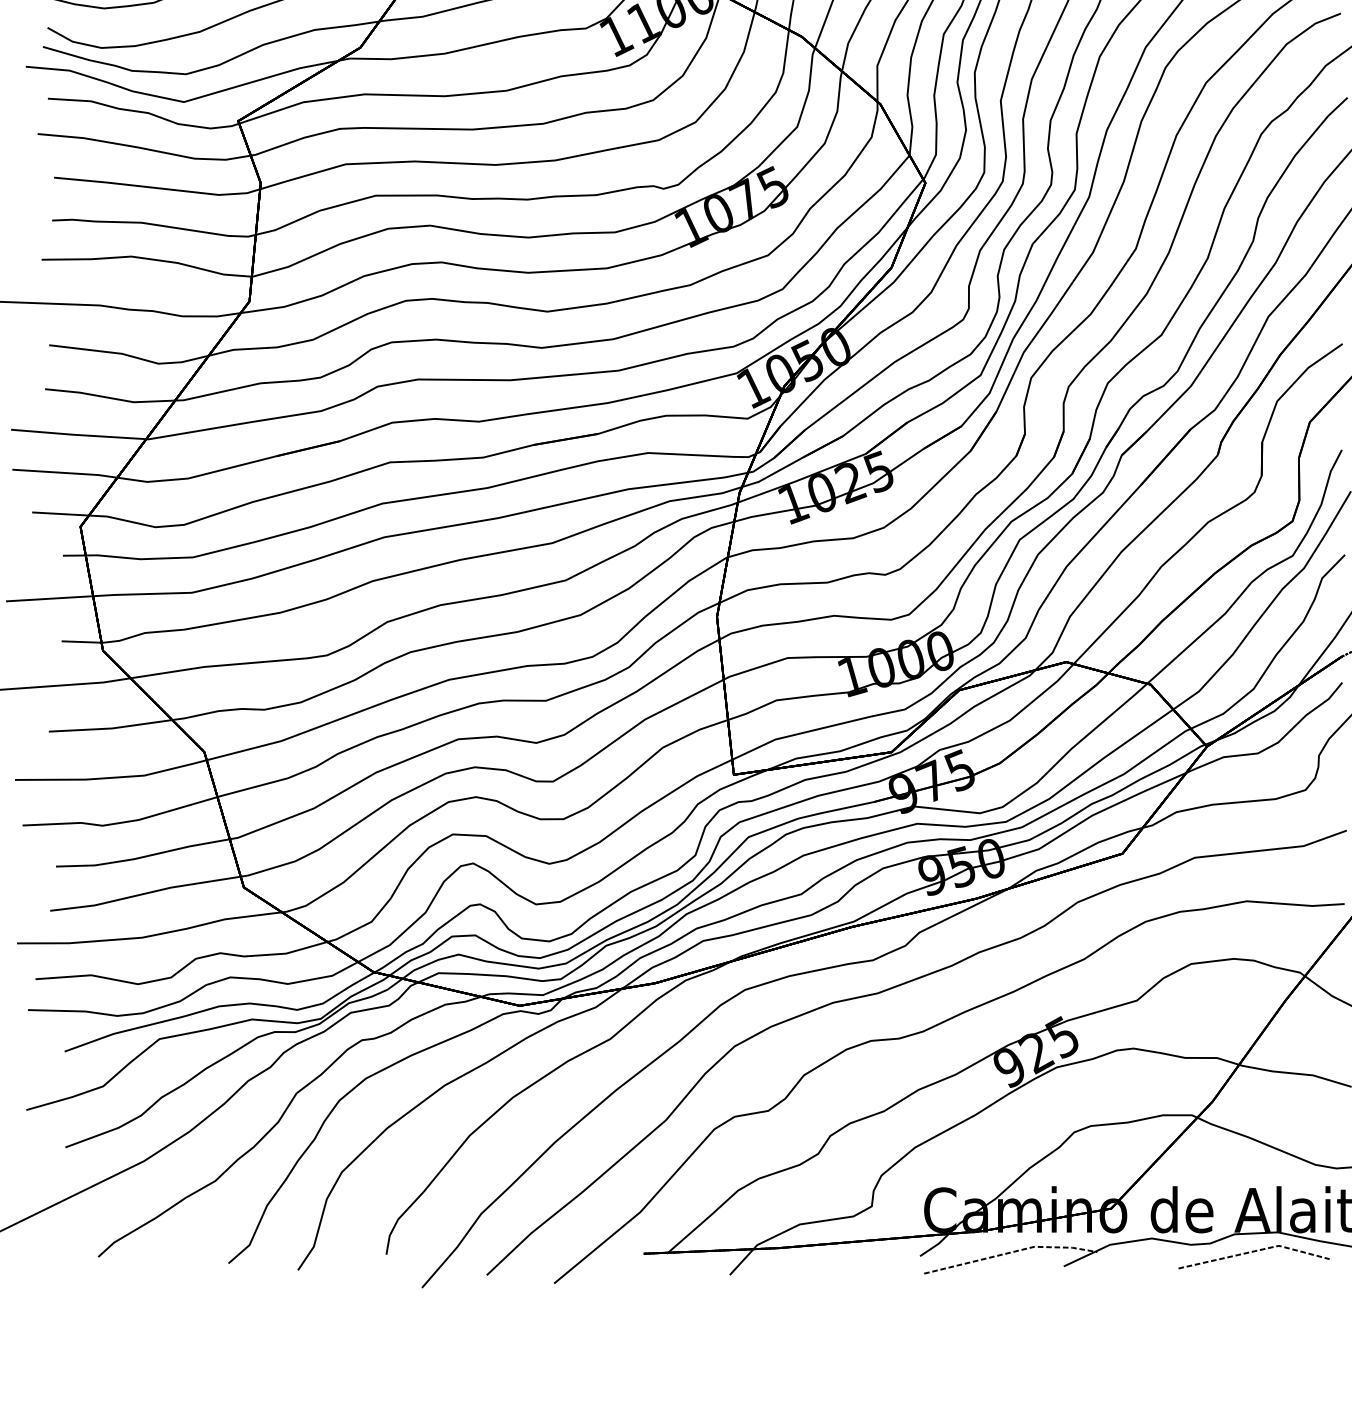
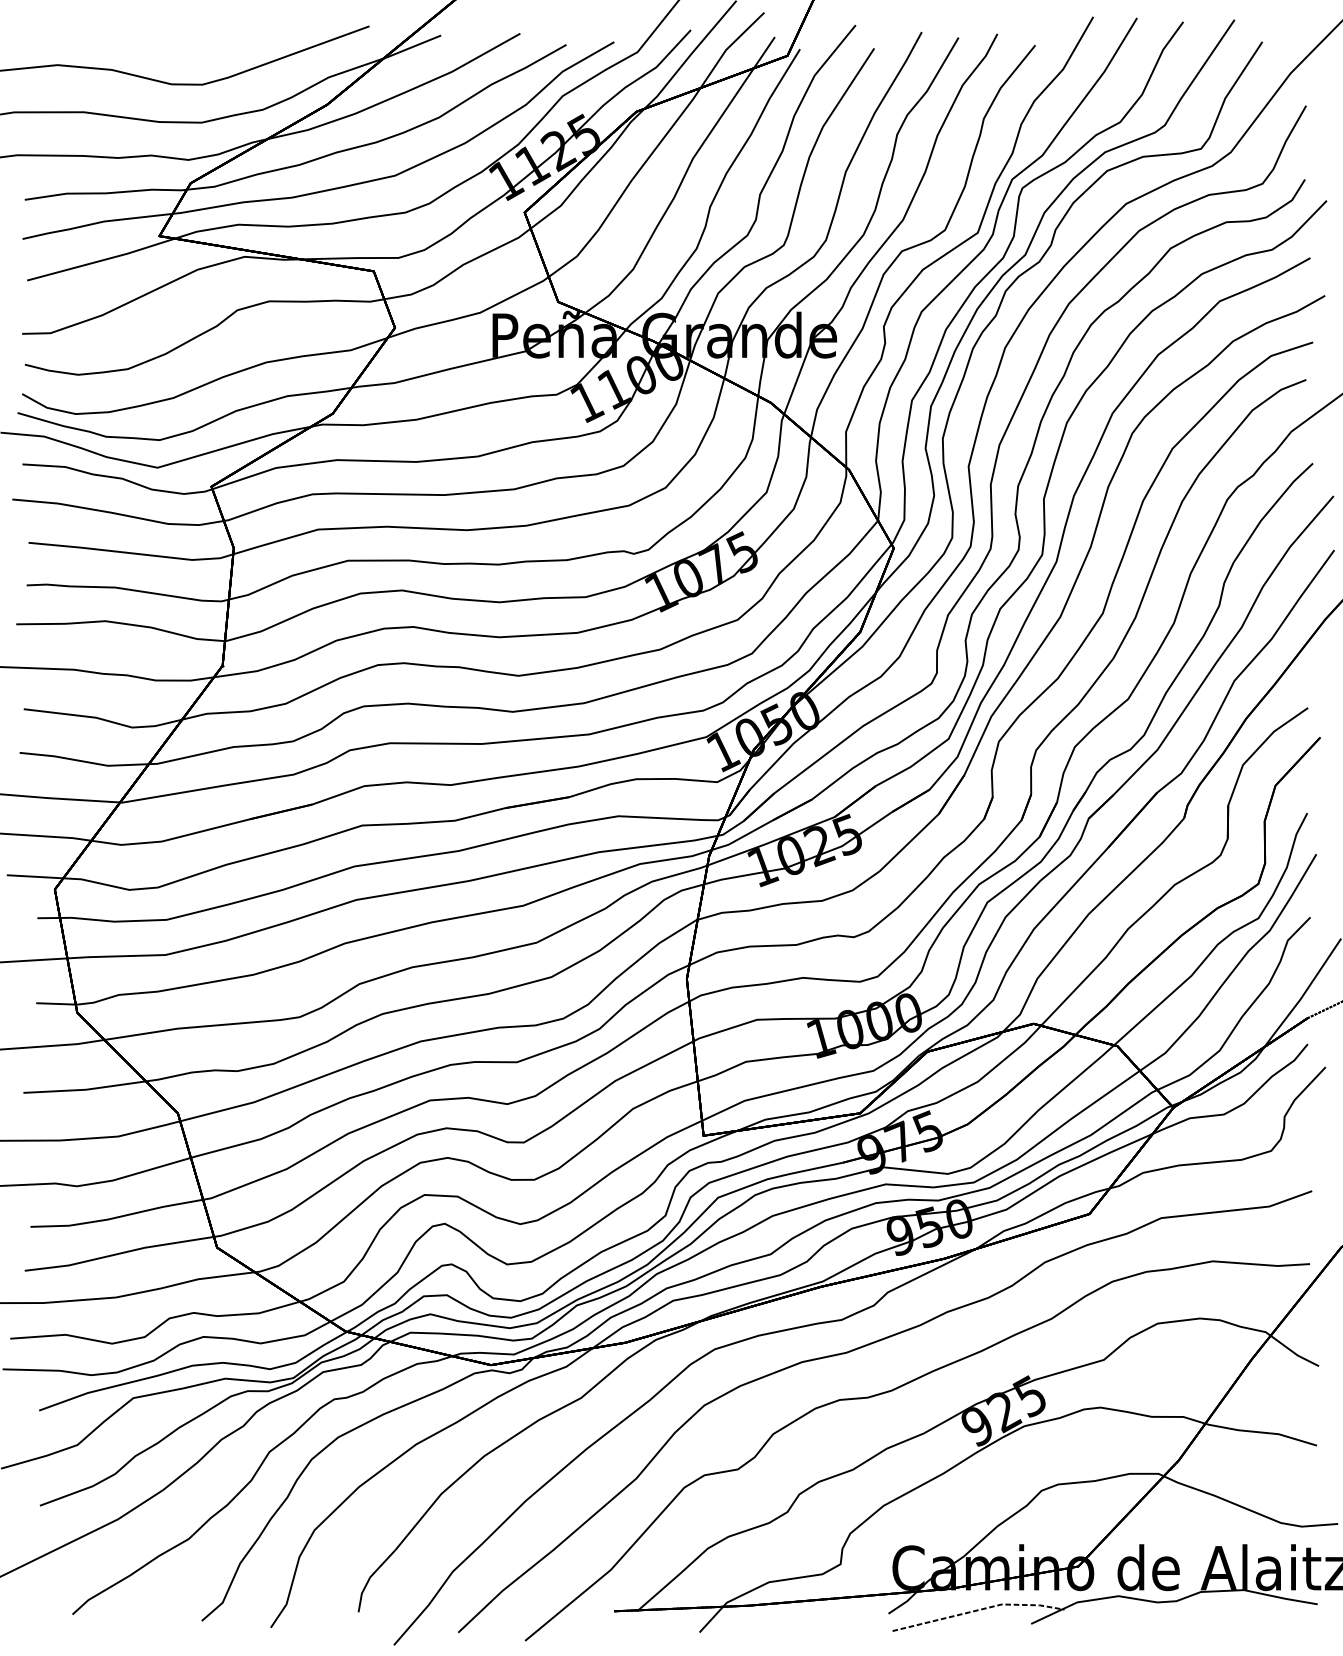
line: (1253, 1252) -> (1219, 1610), removed

